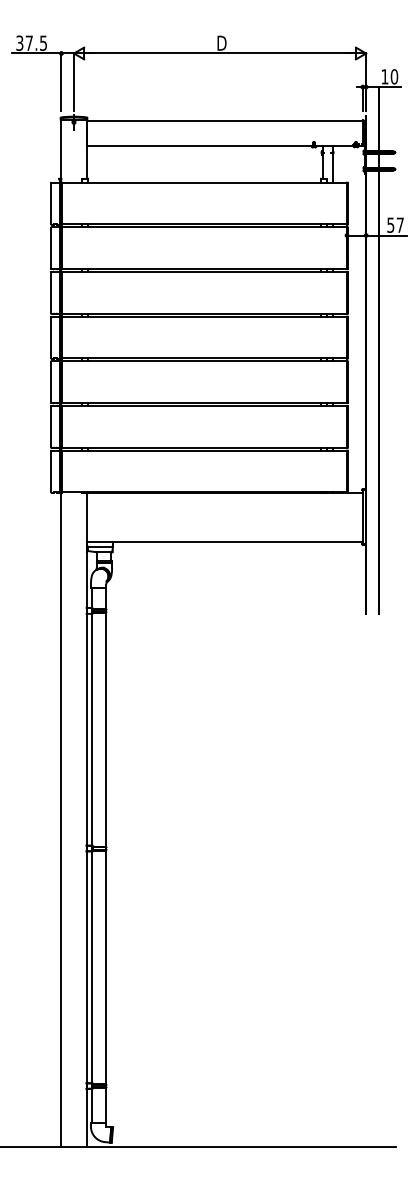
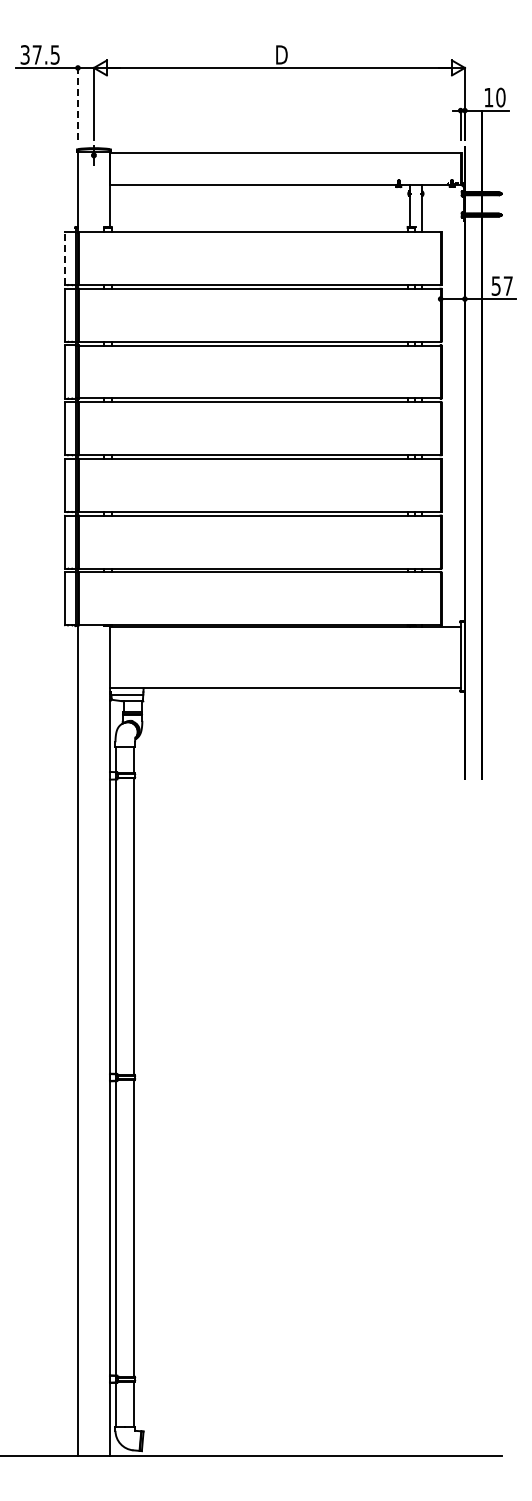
line: (61, 81) -> (77, 103), solid -> dashed
line: (50, 203) -> (64, 258), solid -> dashed

